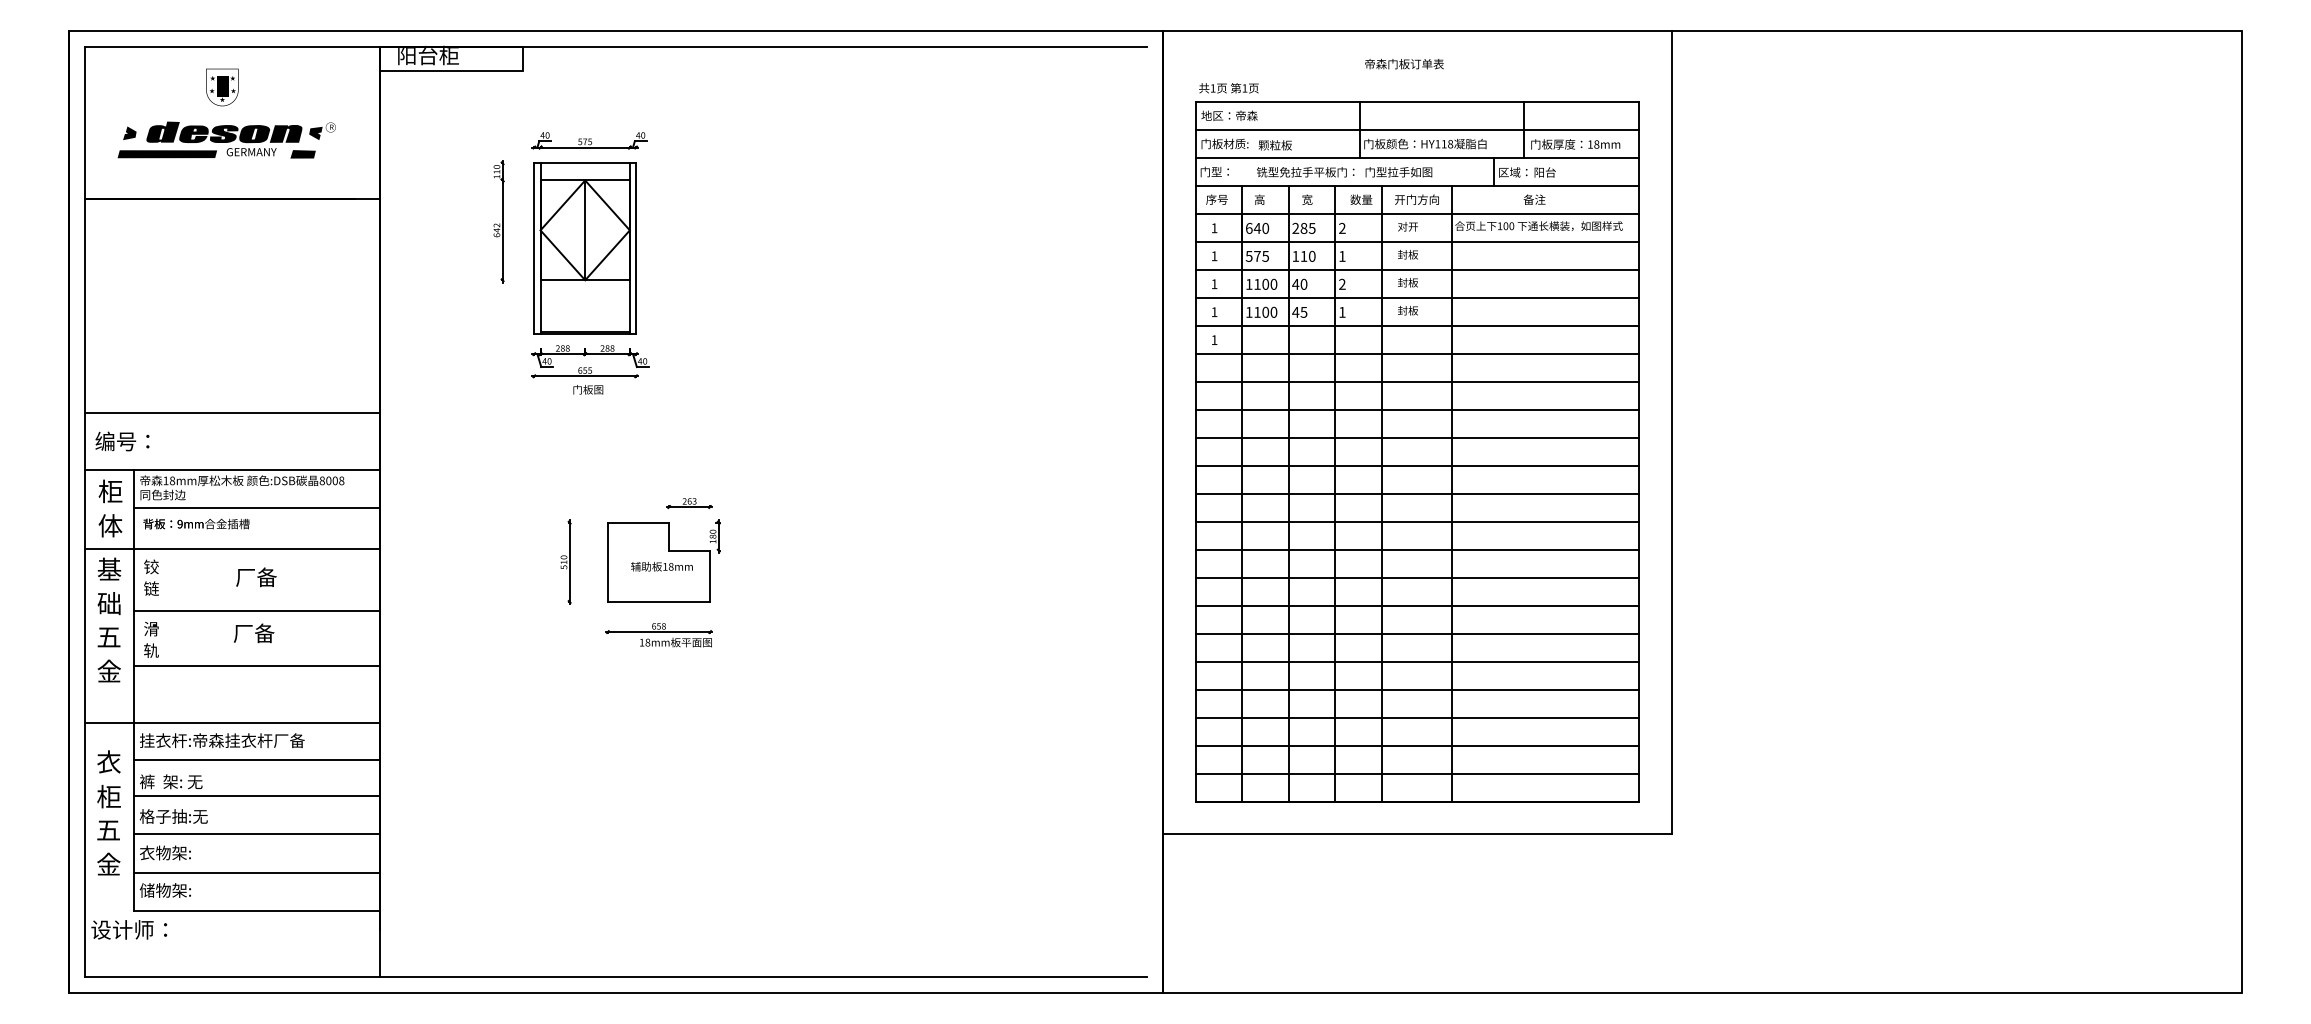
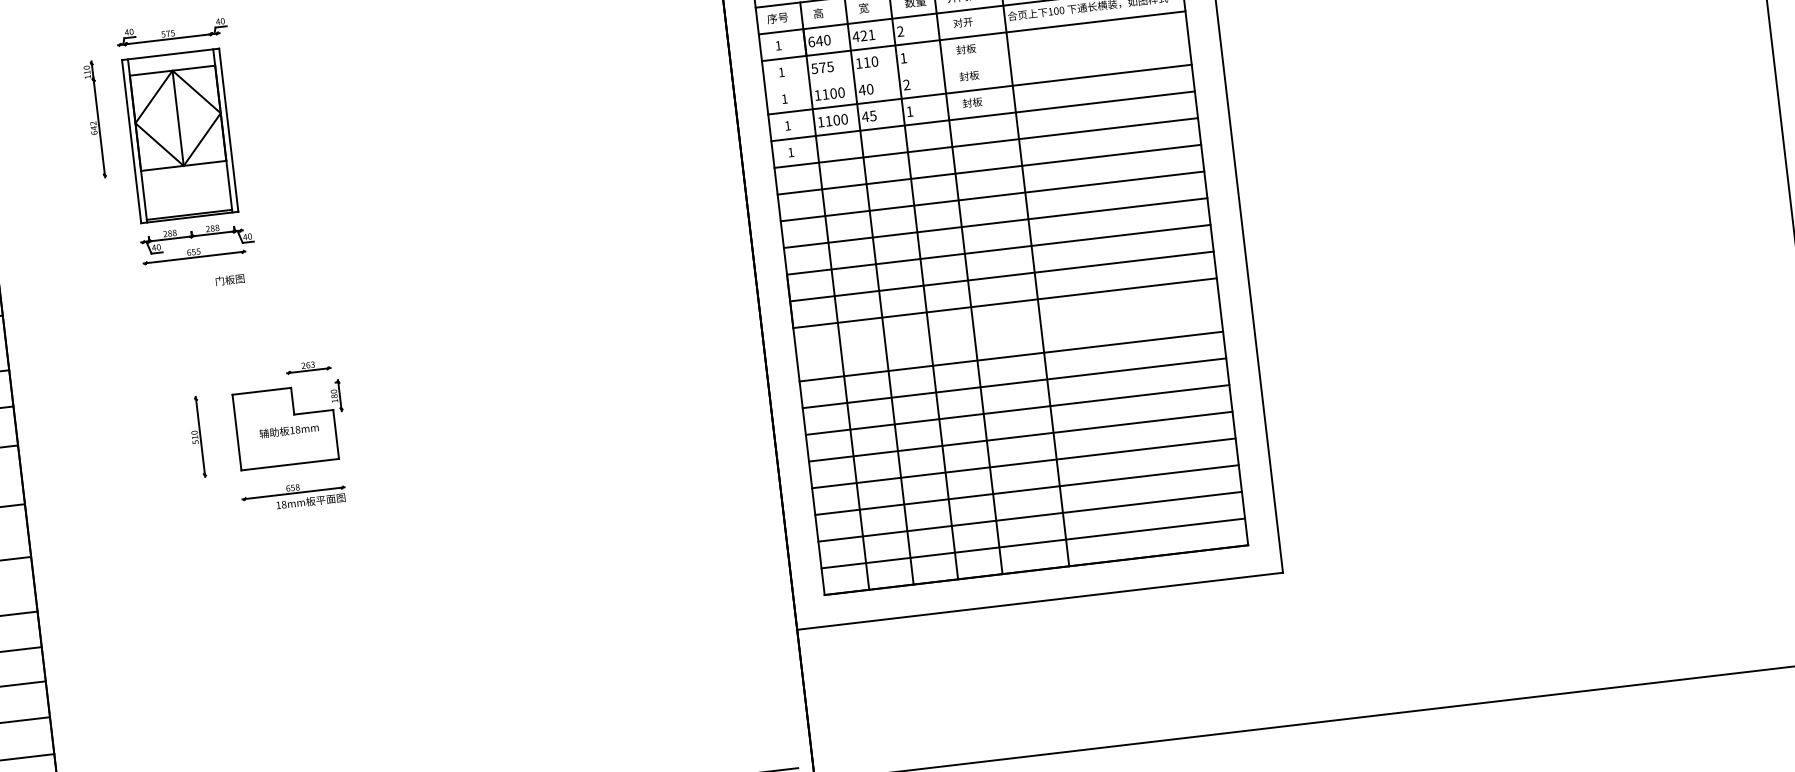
text: (1303, 227) -> (863, 35), 285 -> 421
line: (1417, 270) -> (976, 63), removed
text: (588, 389) -> (230, 279), moved
line: (1417, 549) -> (1008, 329), removed

